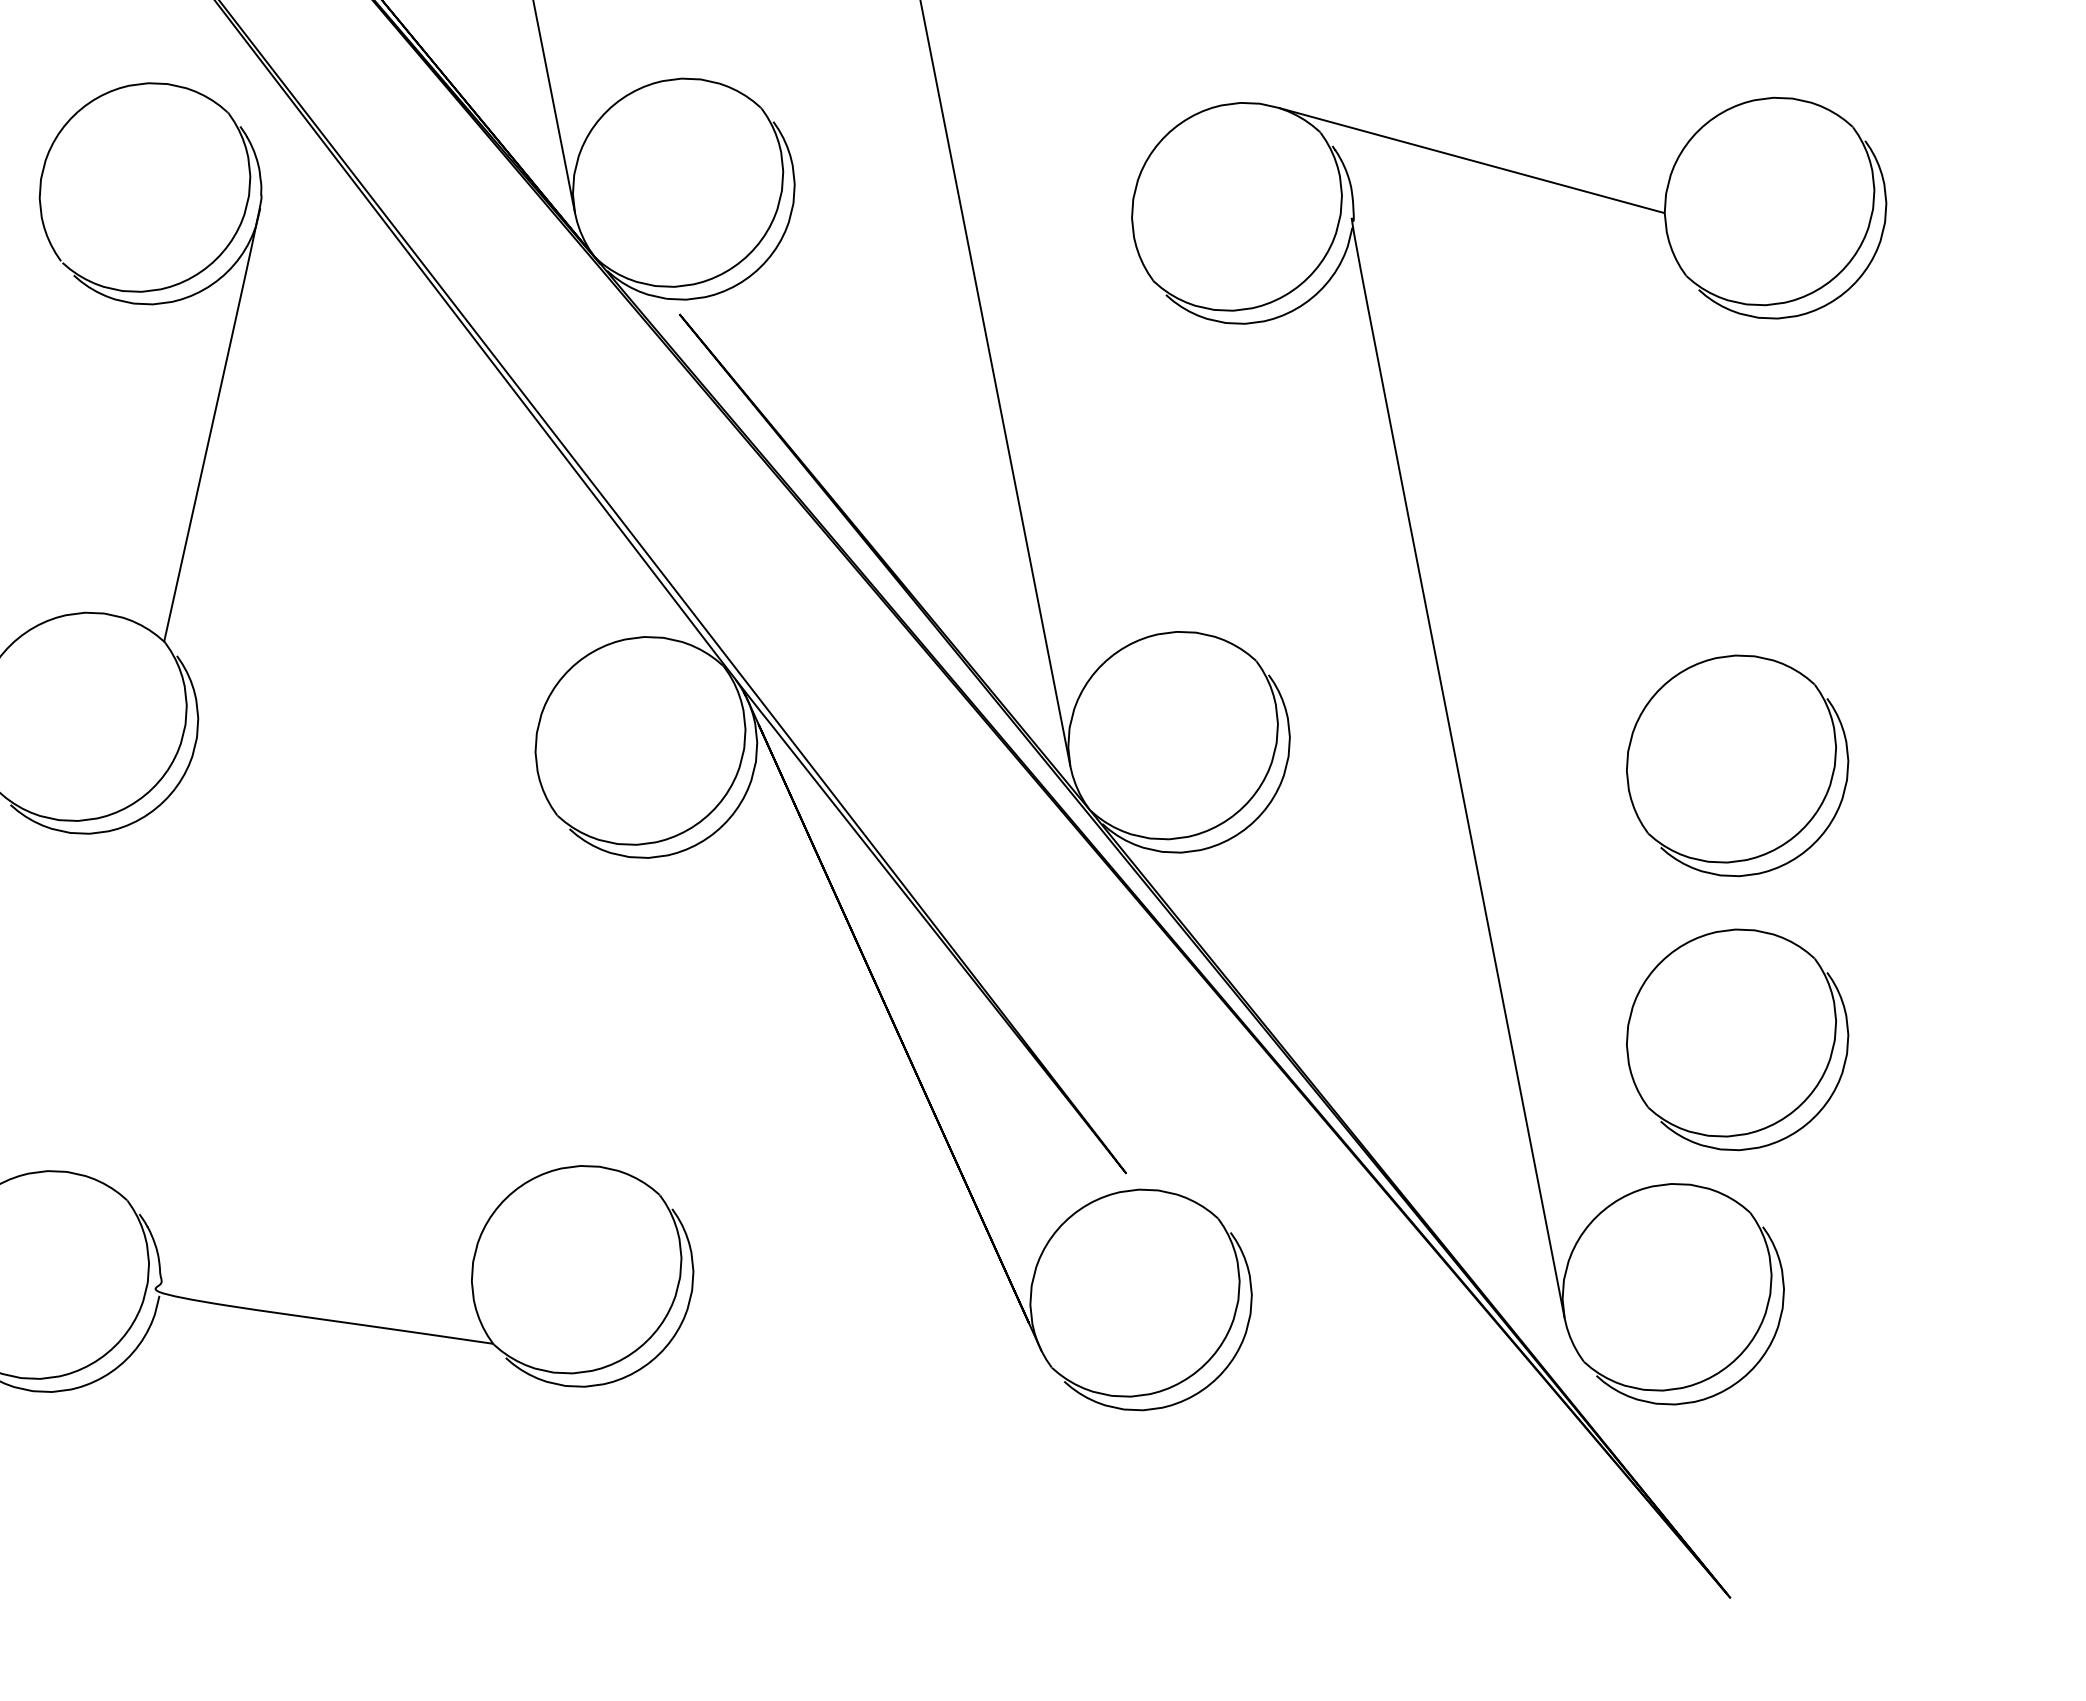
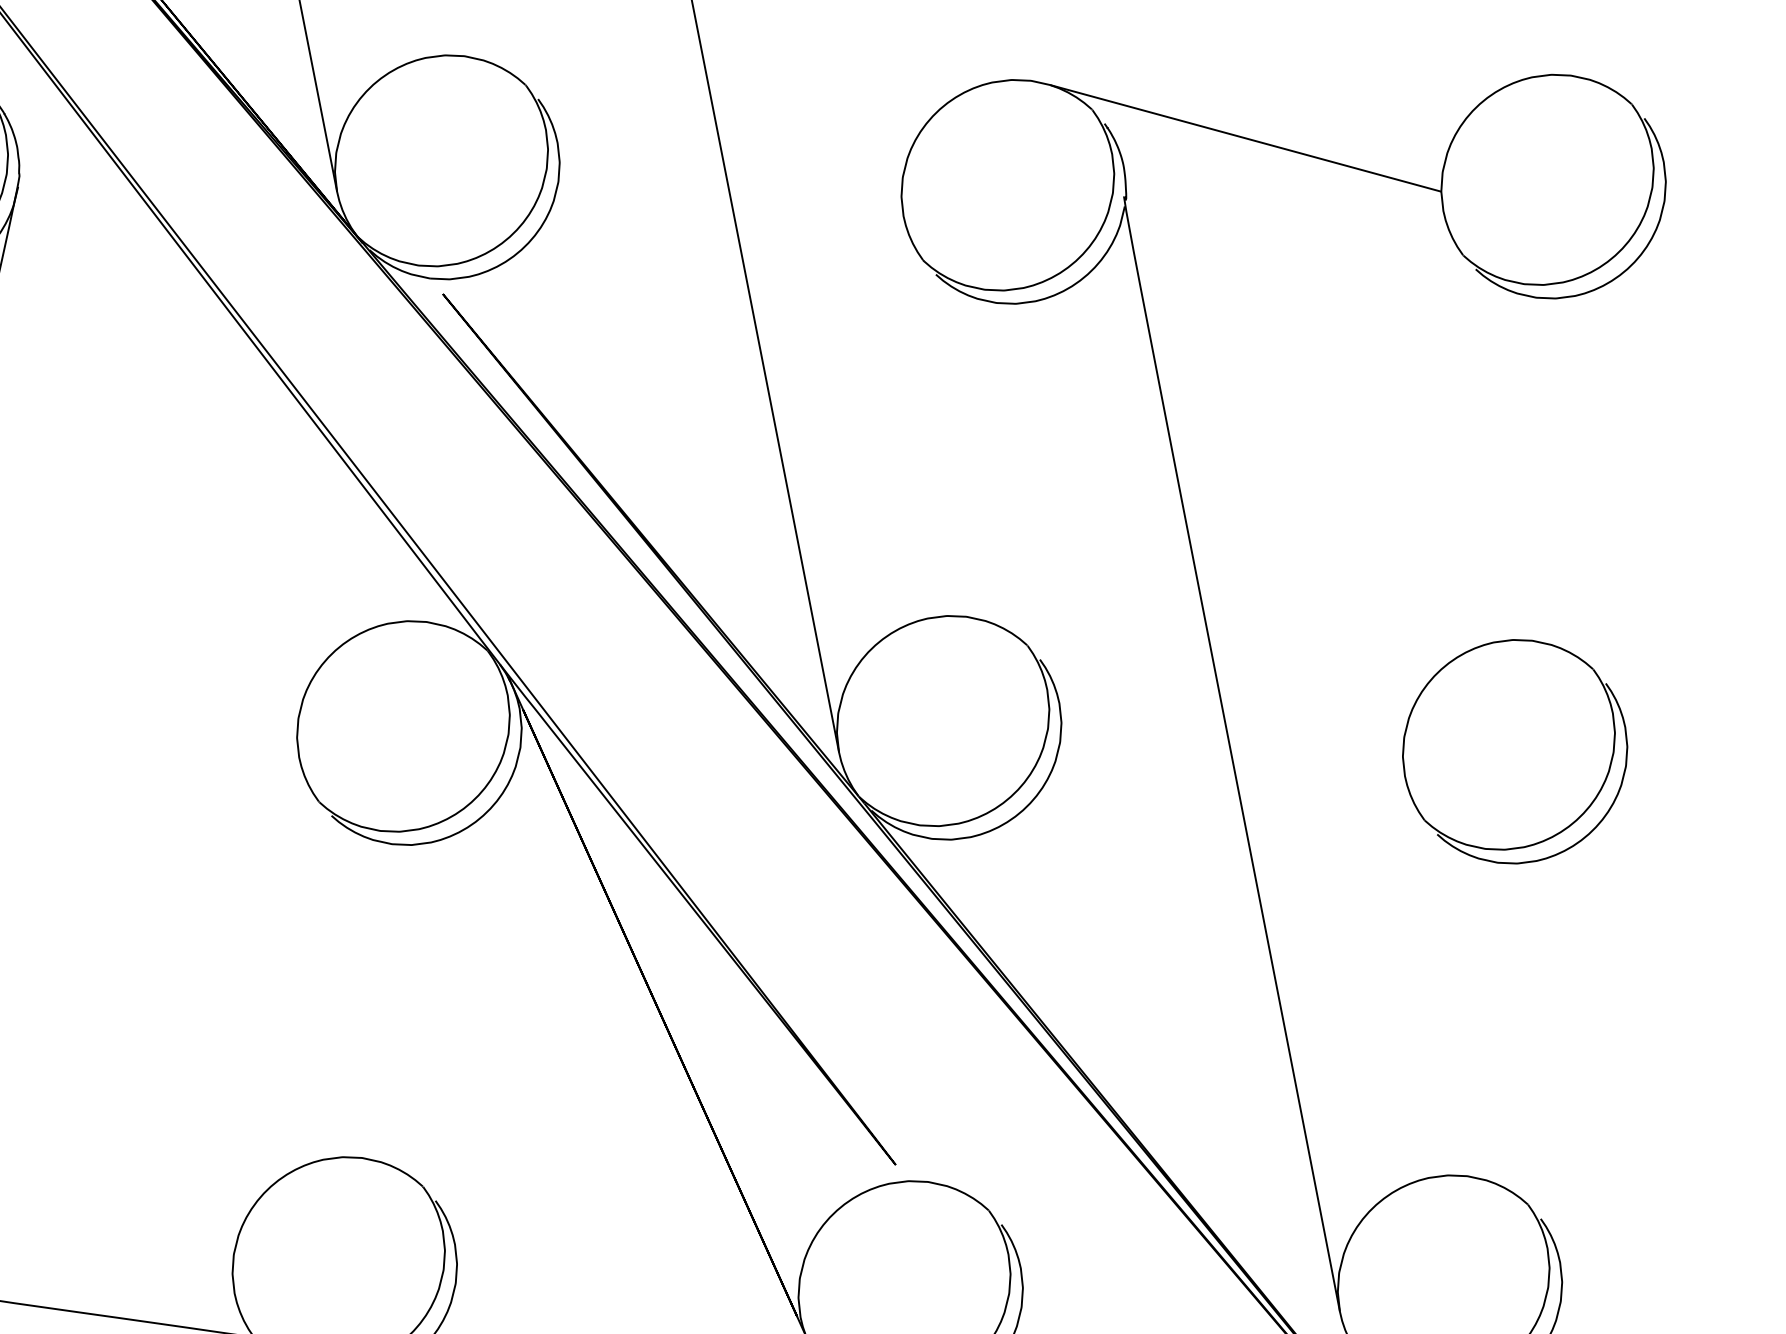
part: (1737, 1039) -> (1515, 1029), removed

